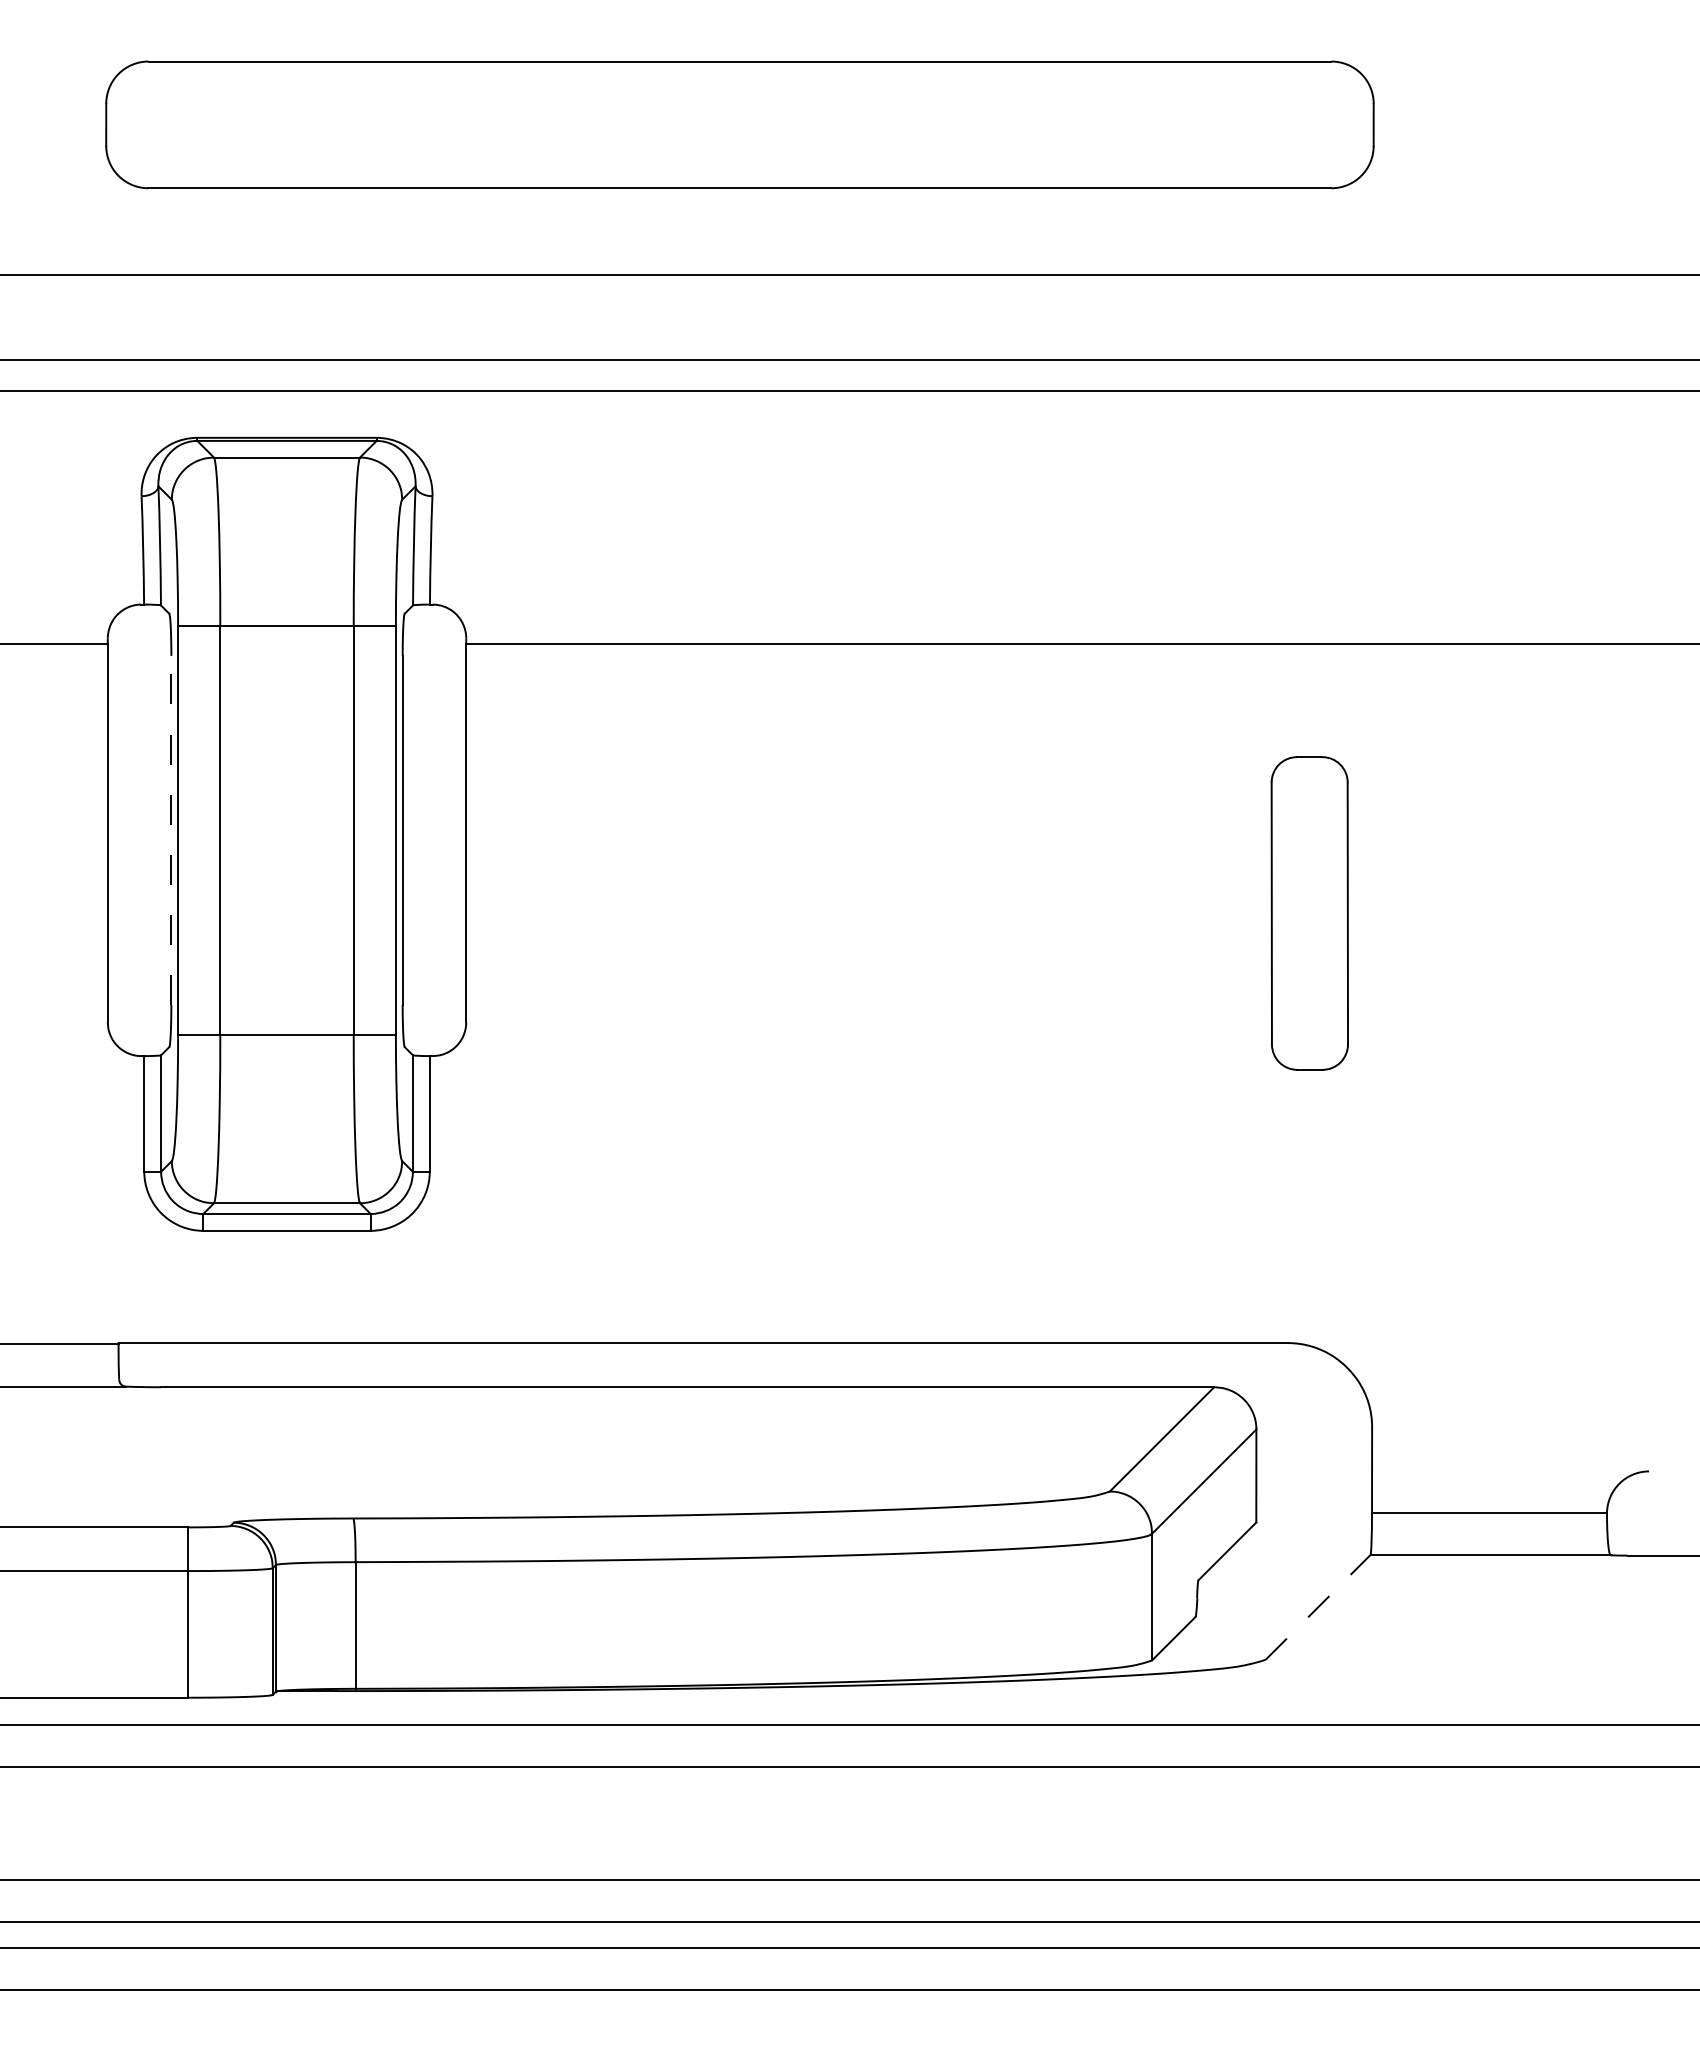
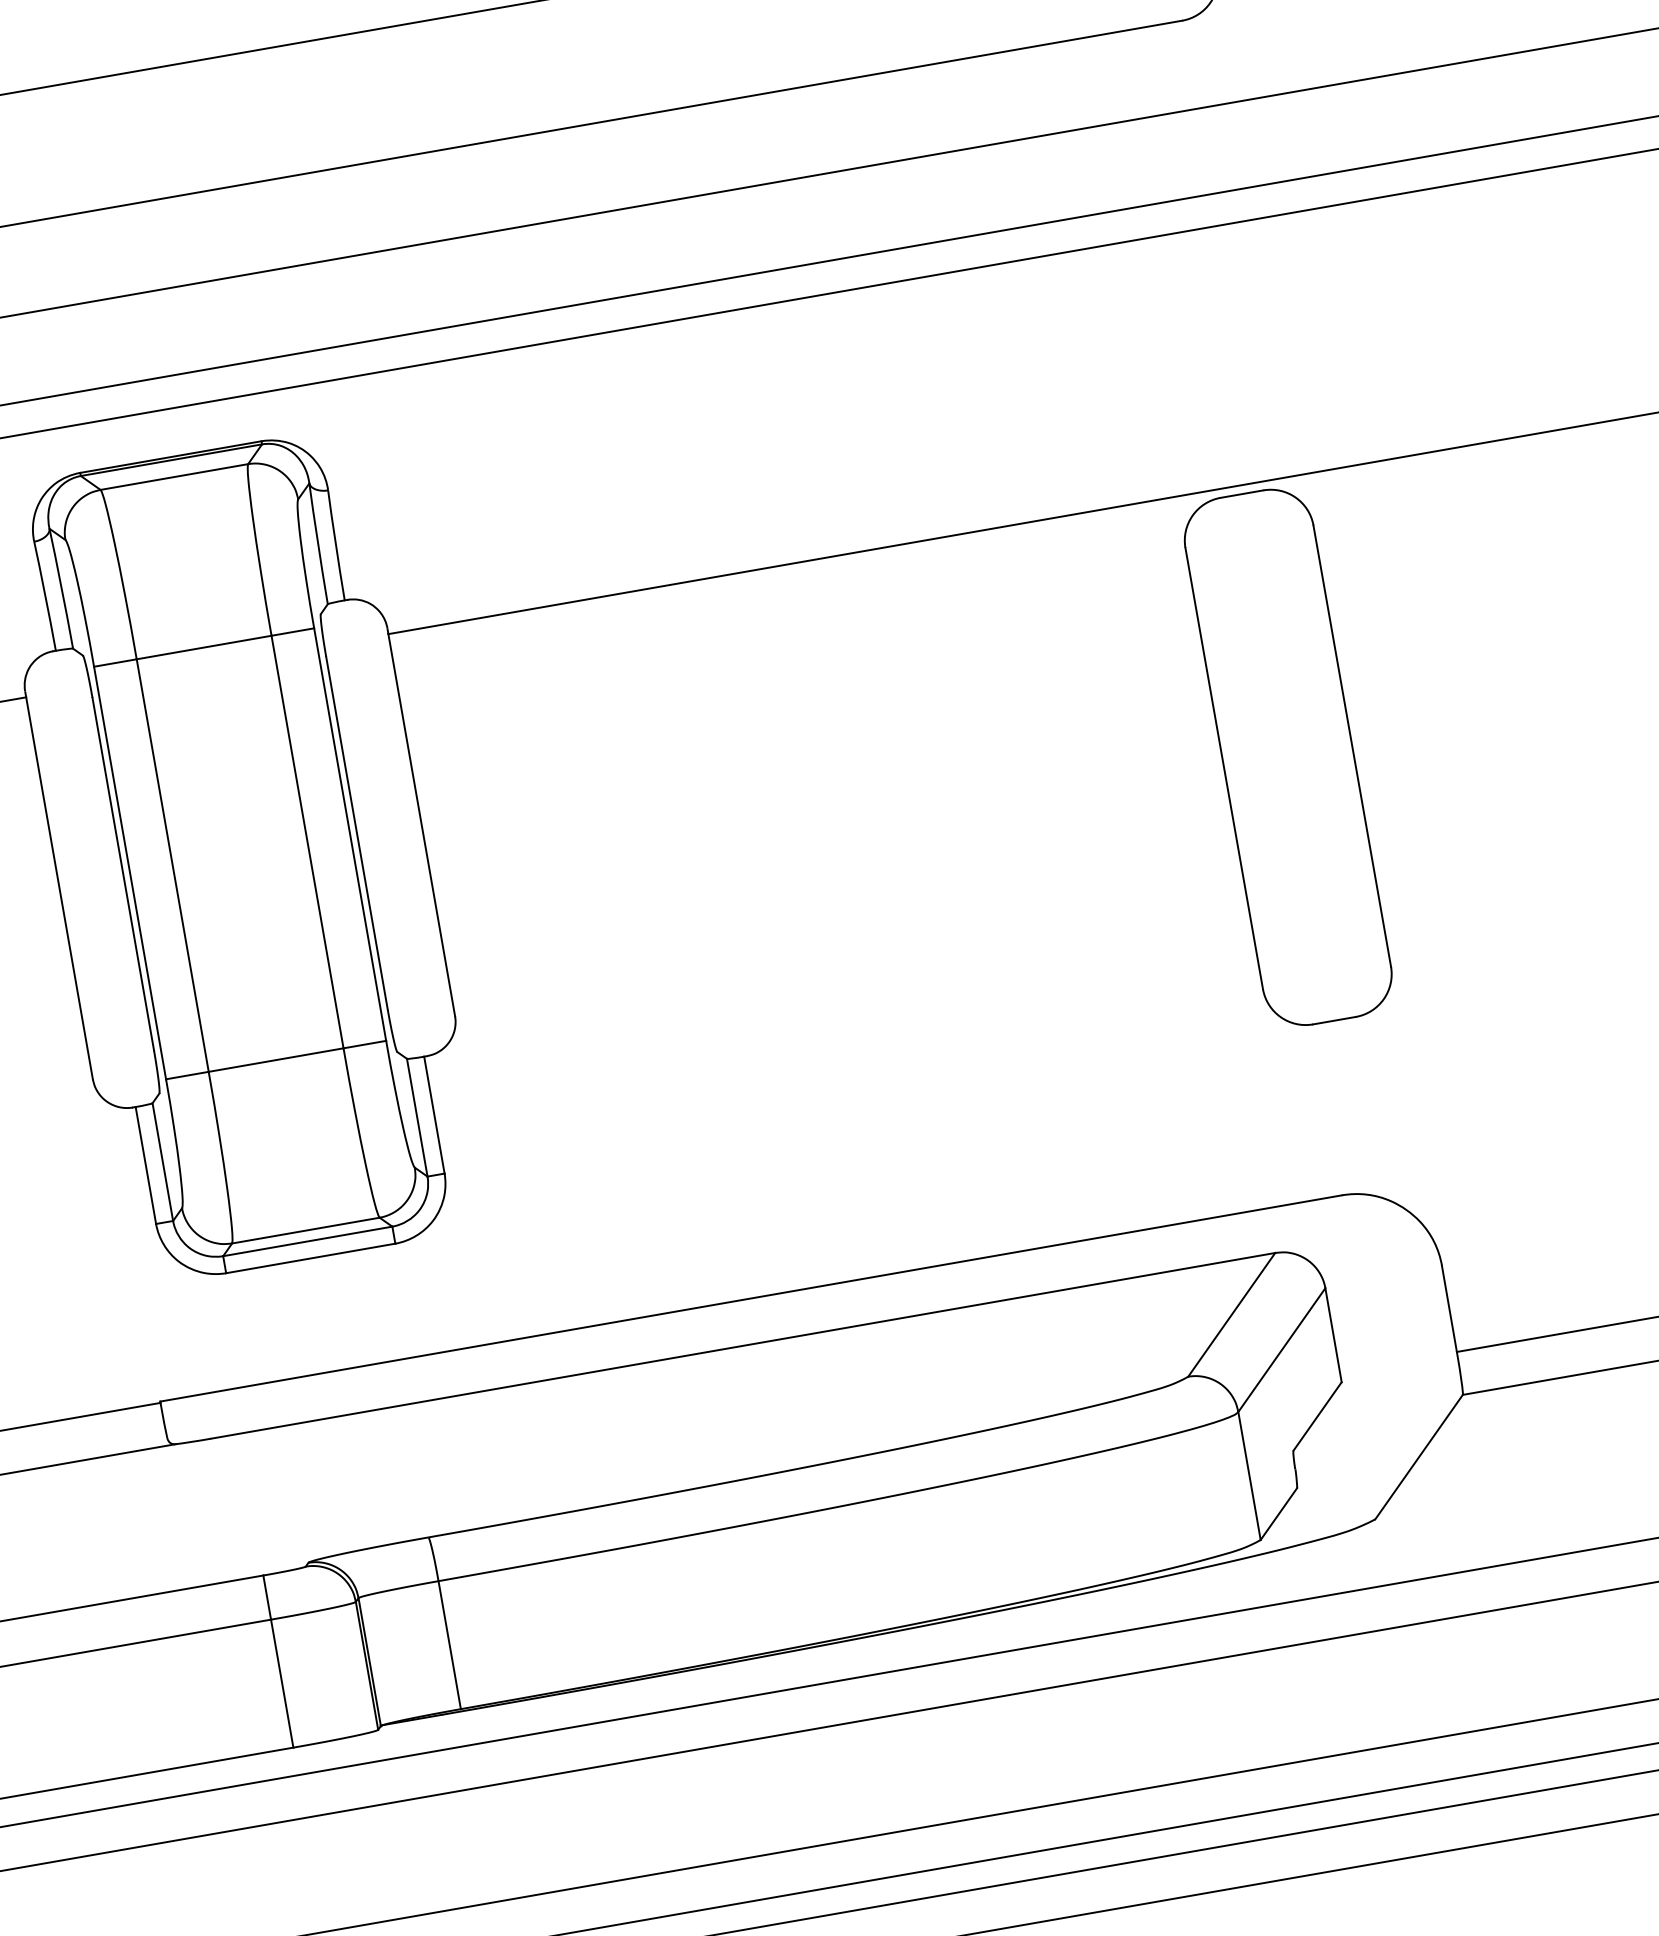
line: (171, 830) -> (123, 874), dashed -> solid
part: (1309, 913) -> (1288, 757), size x1.67
line: (1318, 1607) -> (1419, 1457), dashed -> solid

